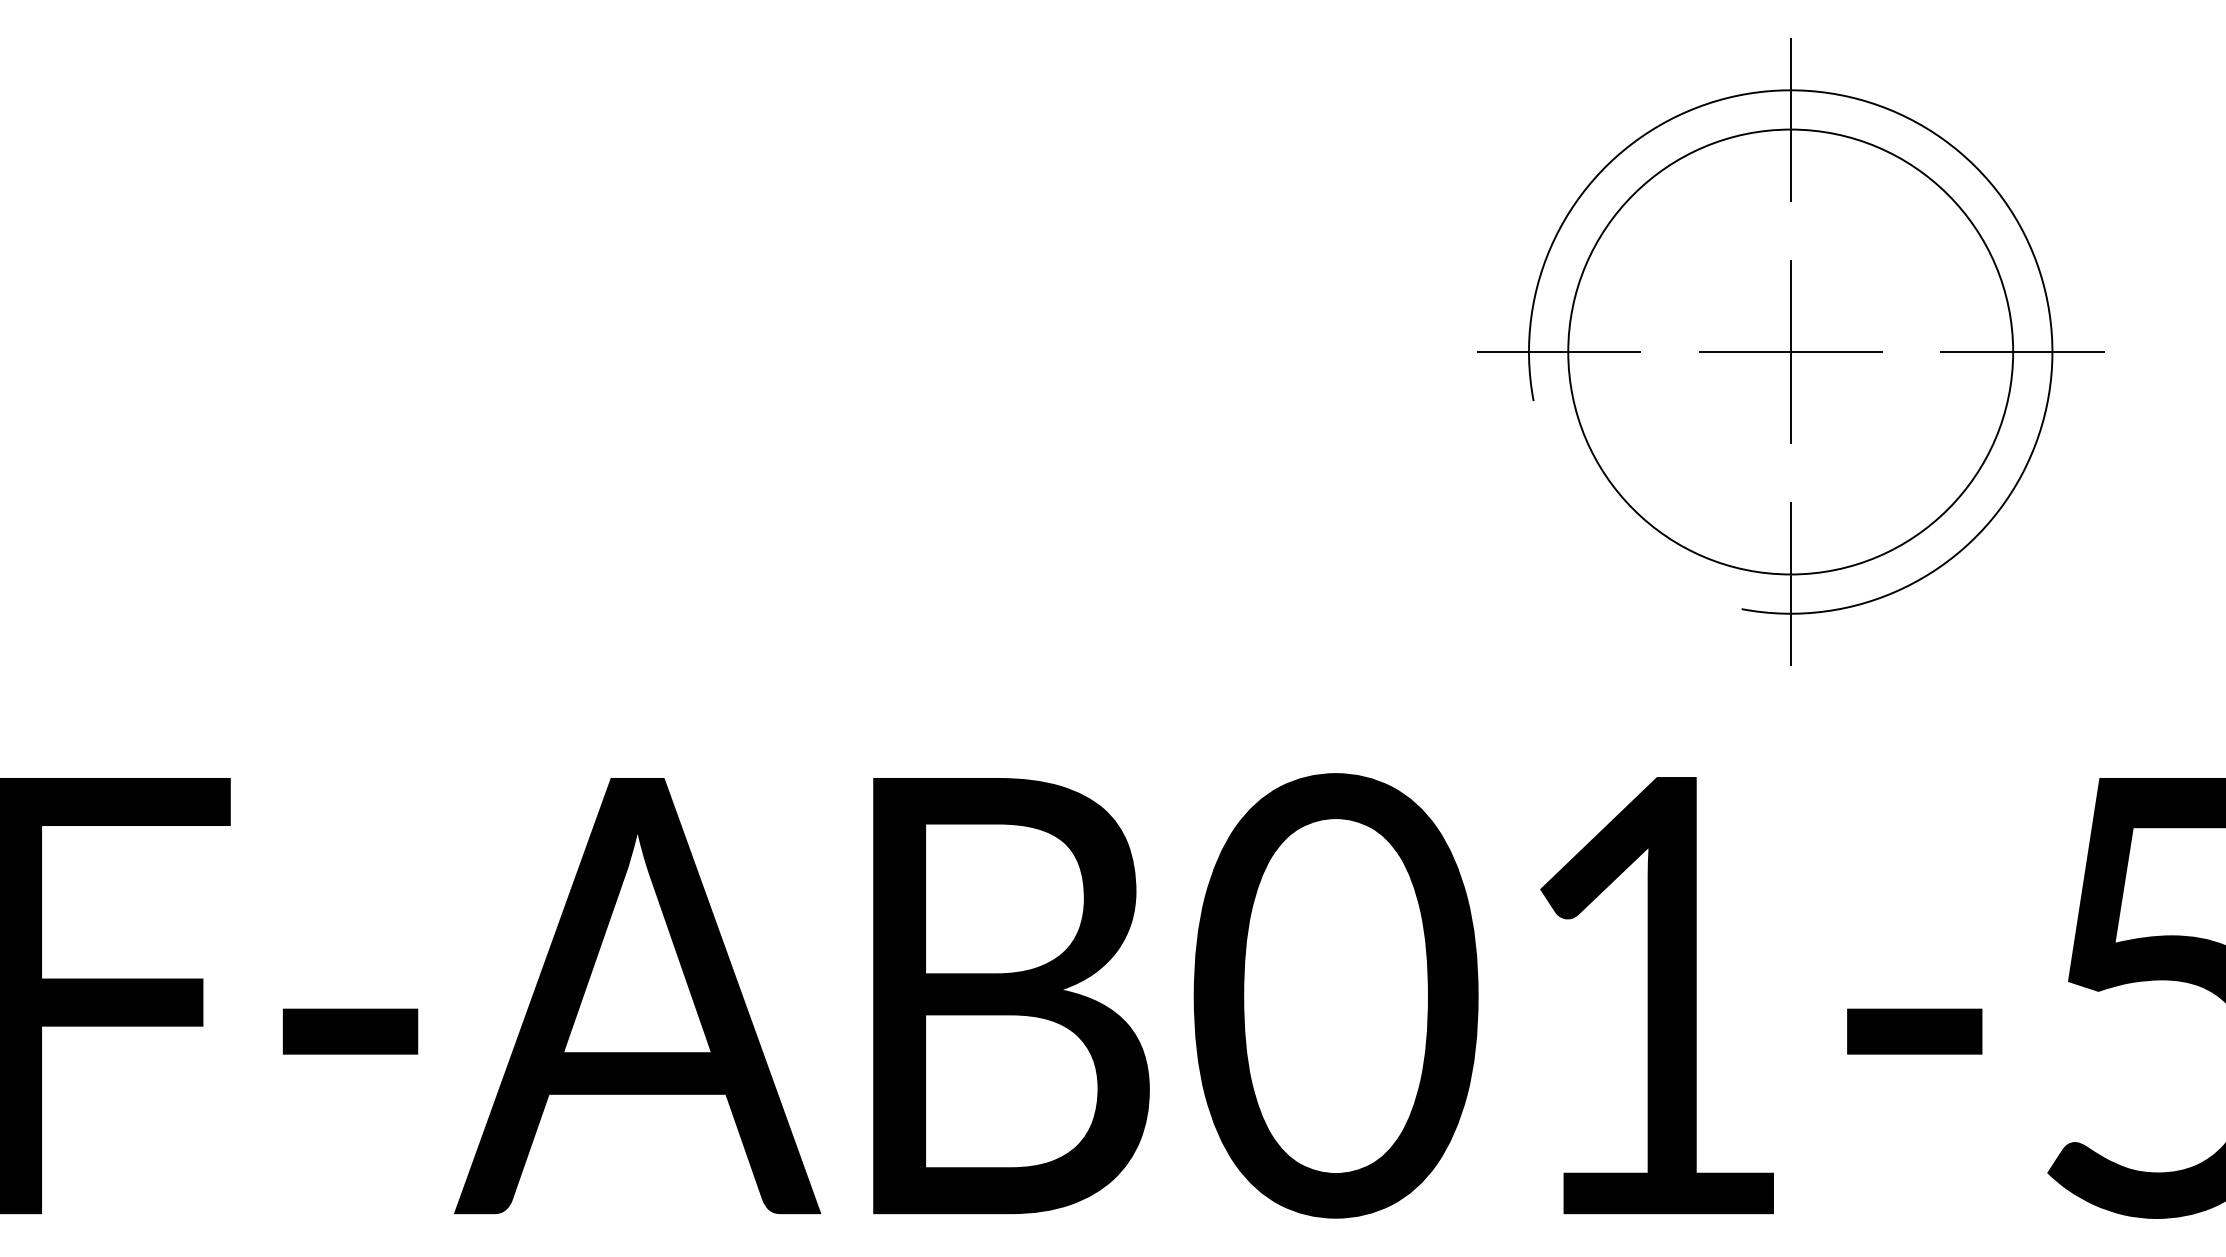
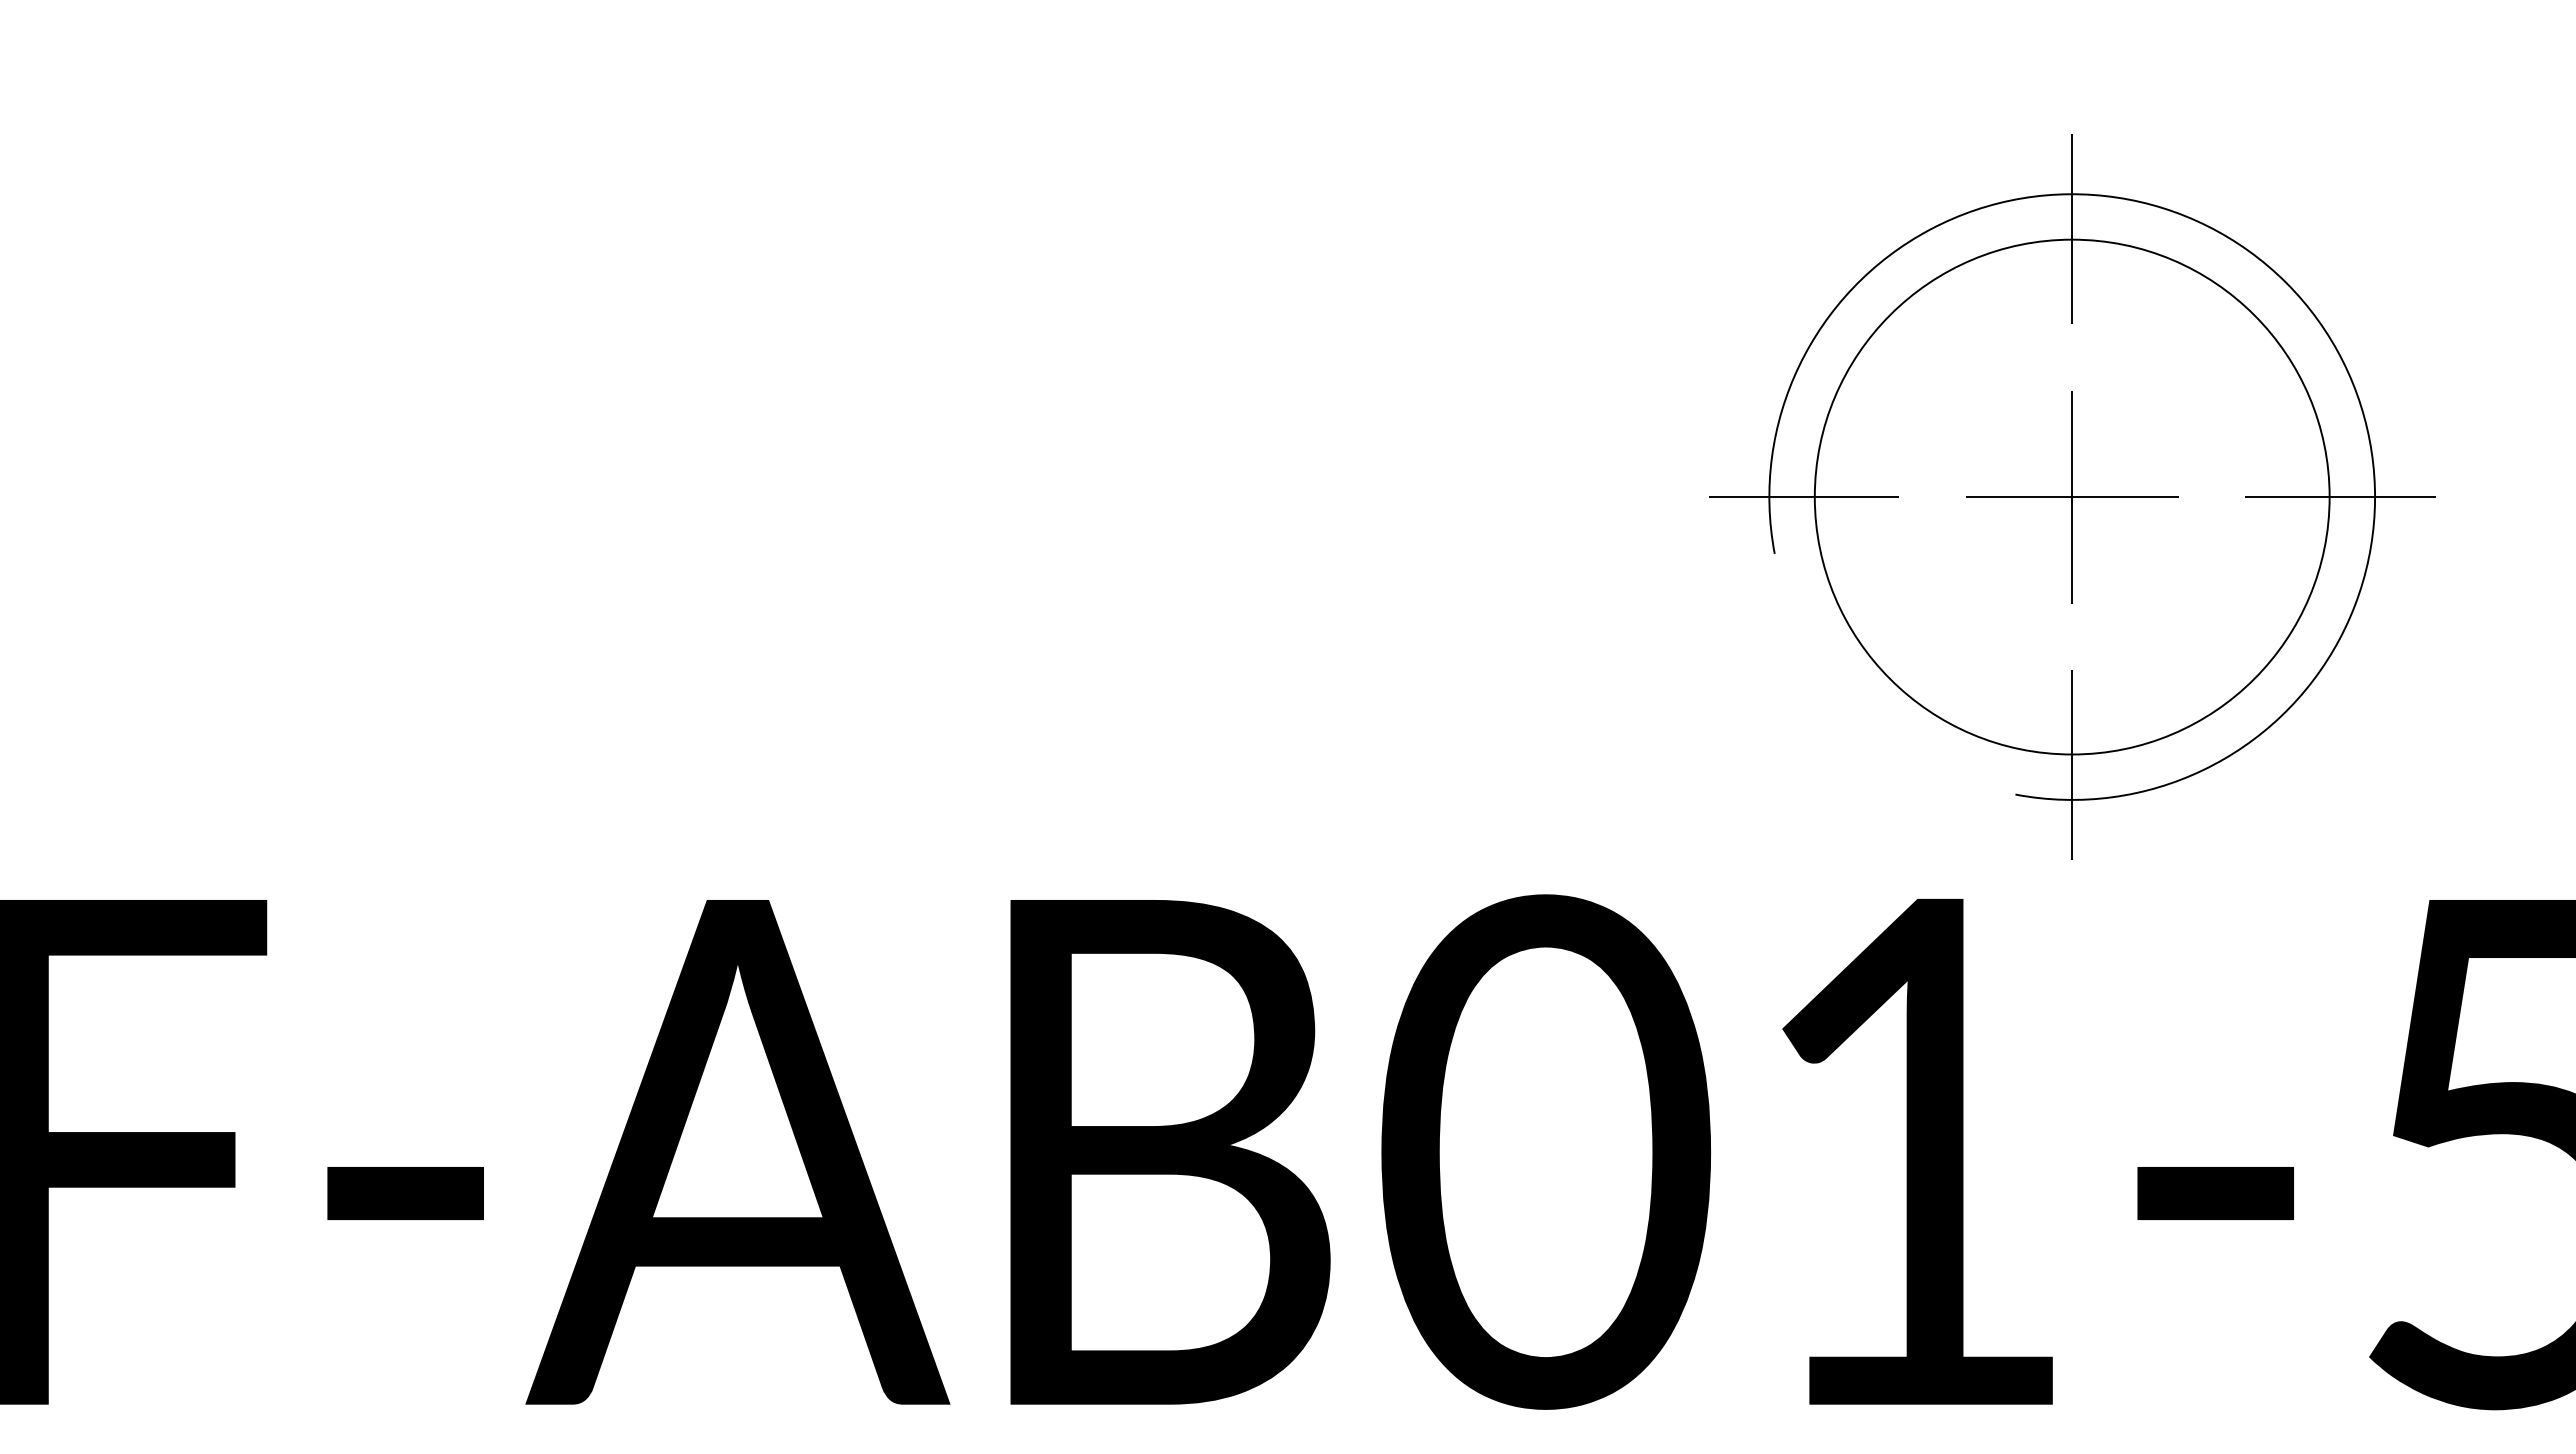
part: (1790, 351) -> (2072, 496), moved

